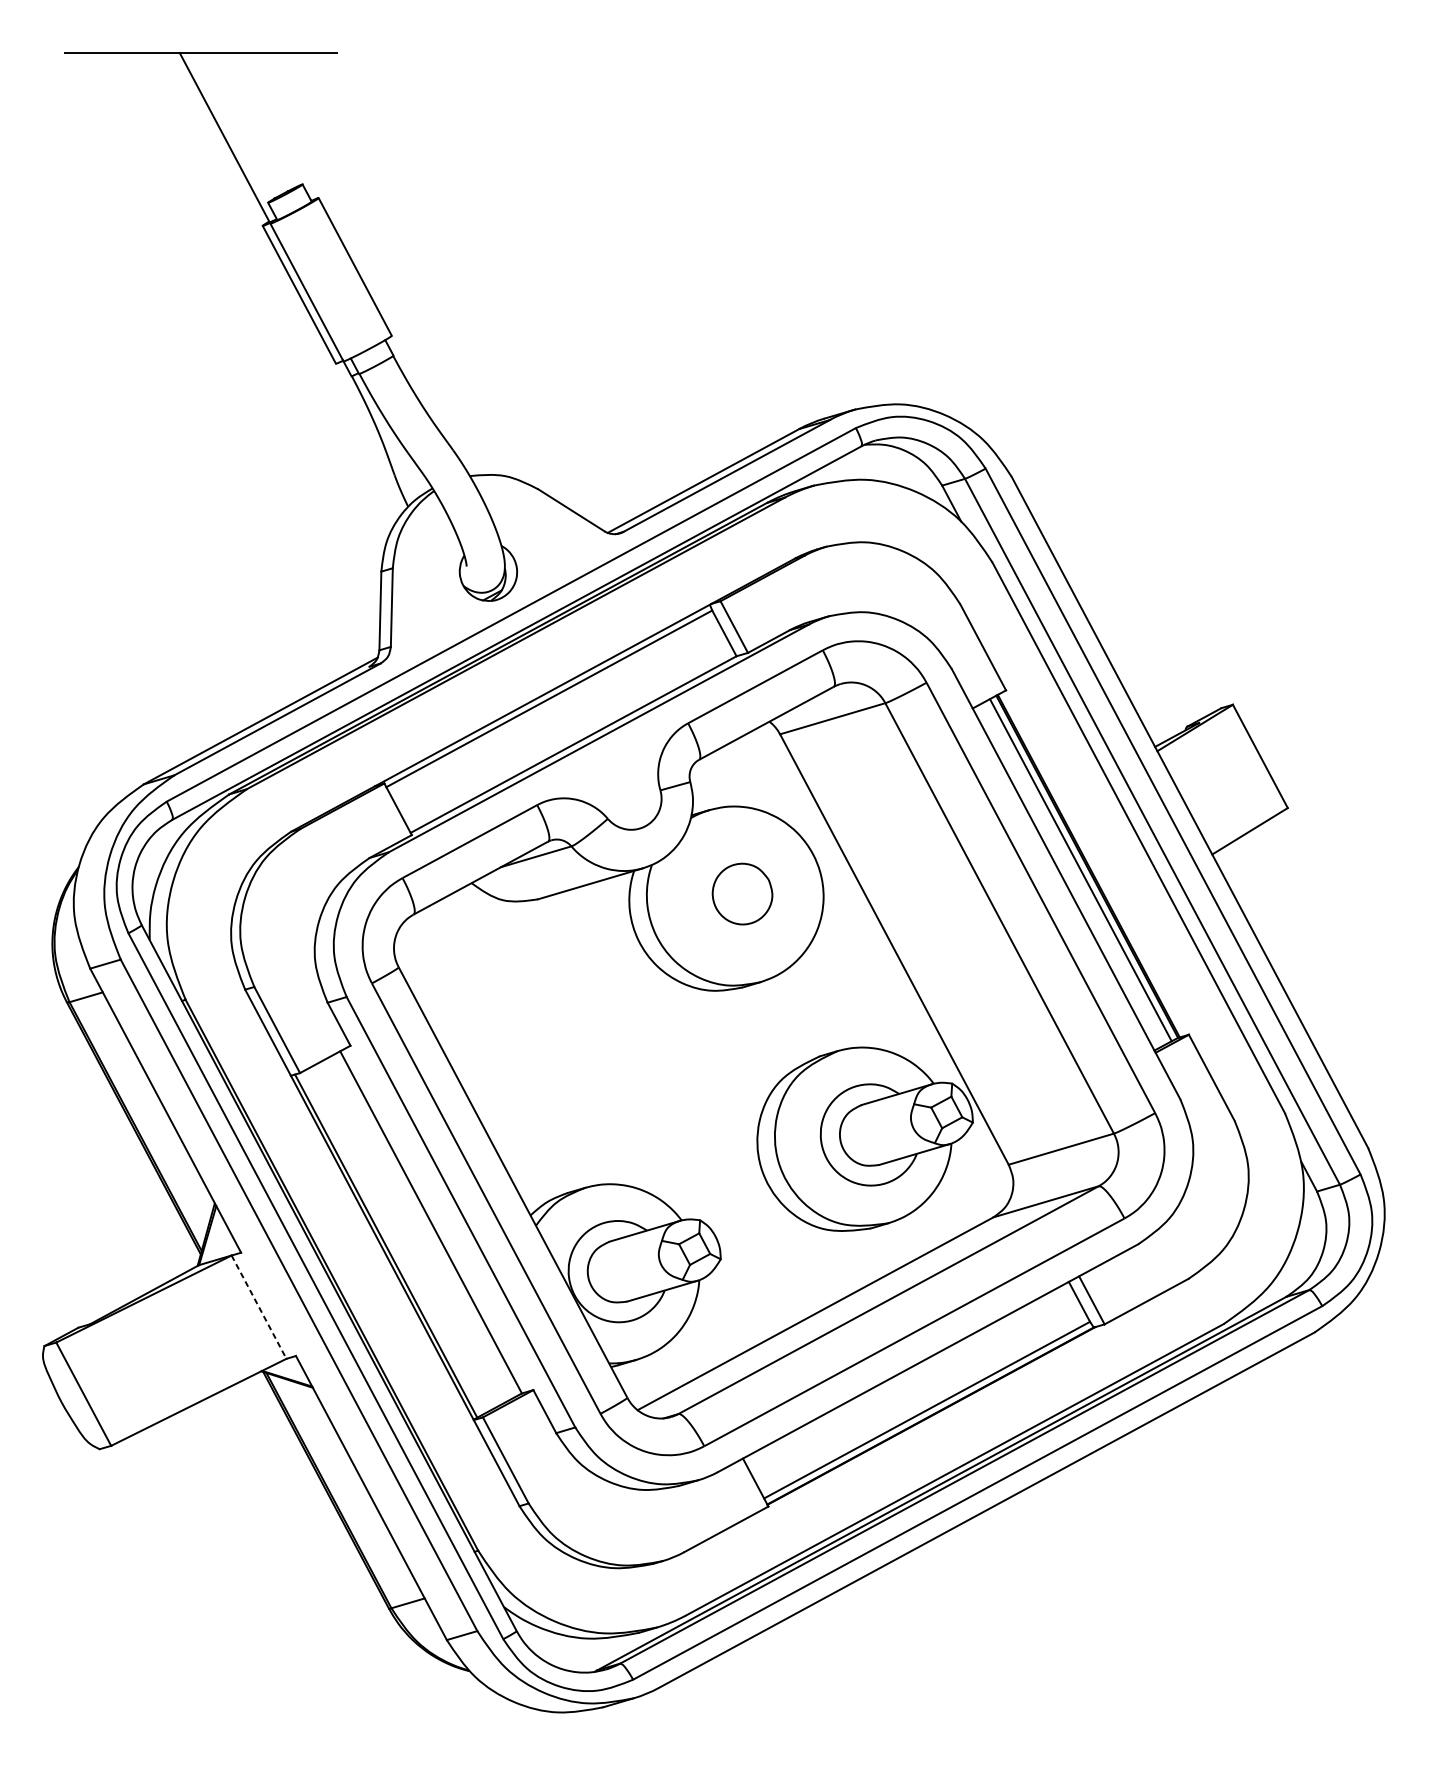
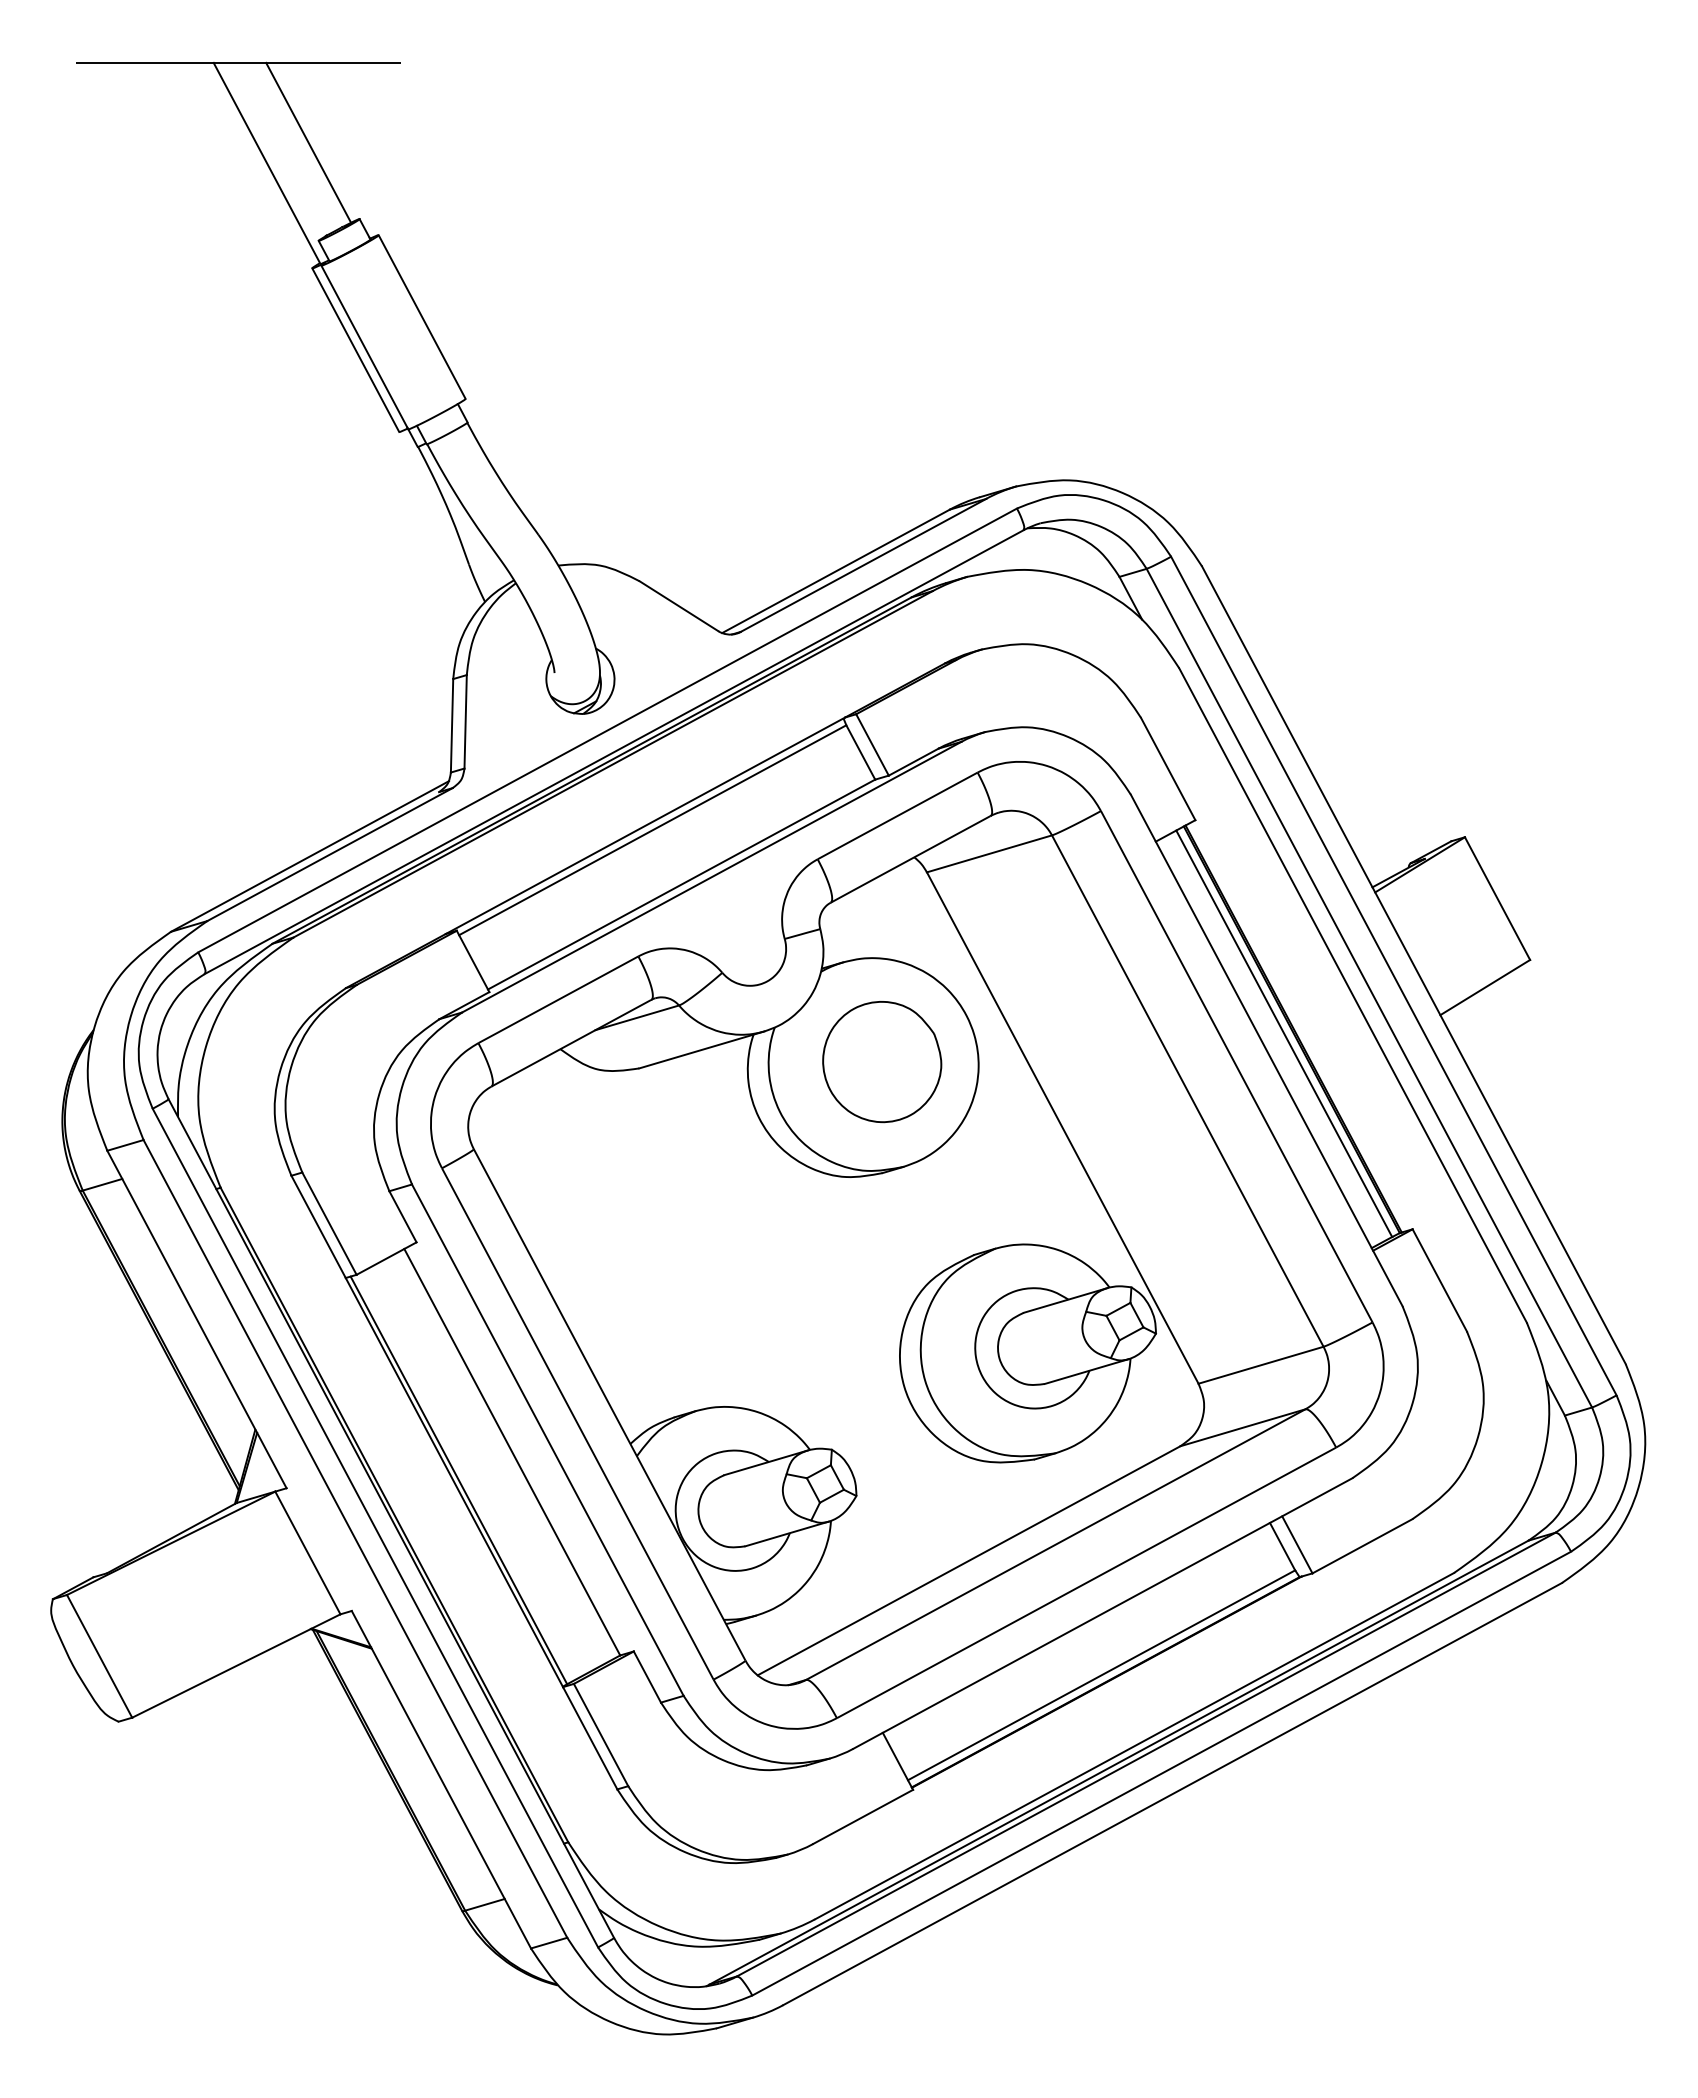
line: (259, 119) -> (308, 142), added
part: (742, 894) -> (882, 1062), size x1.67
line: (259, 1307) -> (308, 1553), dashed -> solid

